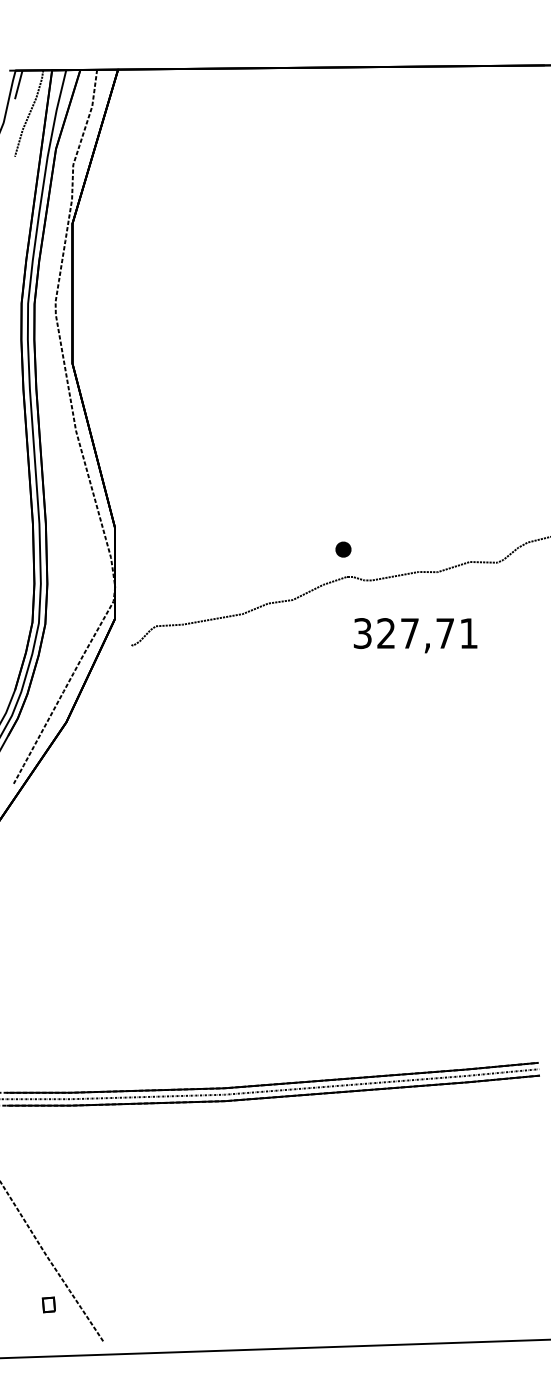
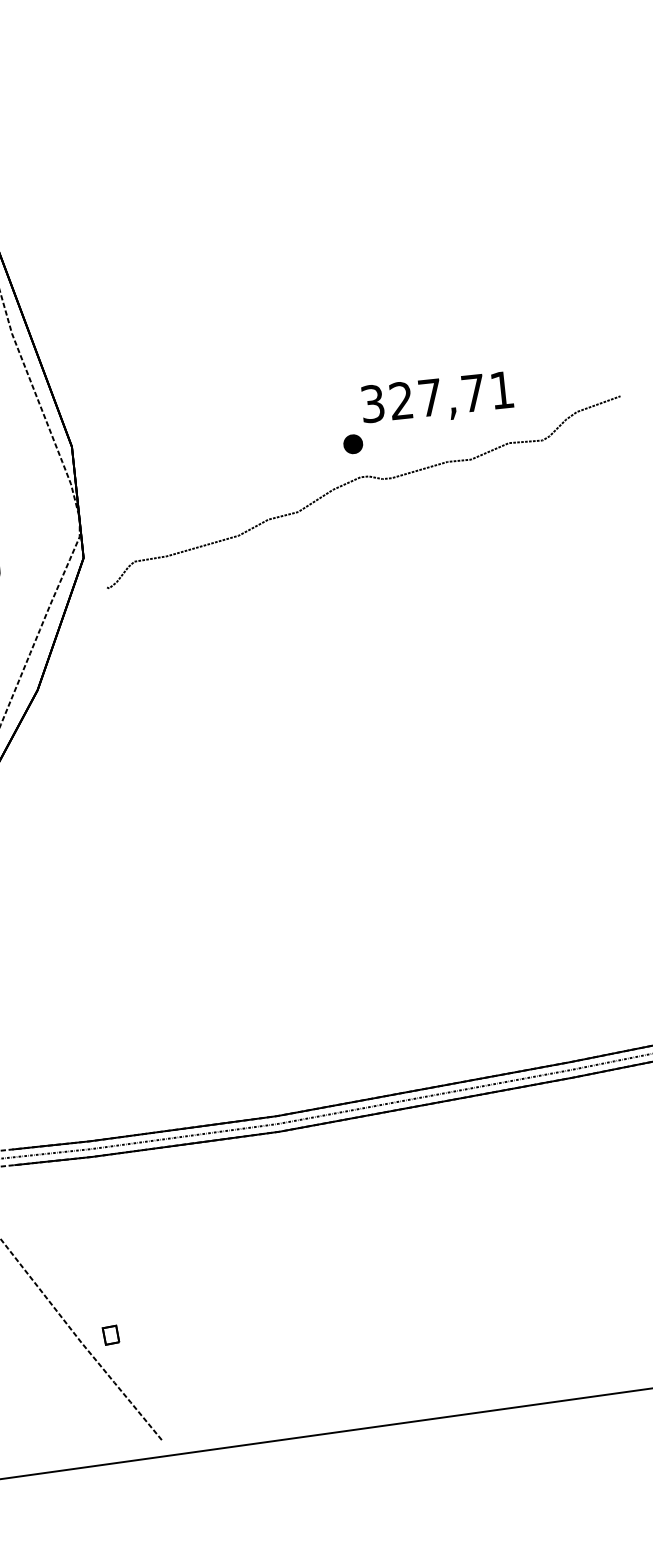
text: (415, 635) -> (437, 399), moved
part: (48, 1304) -> (110, 1334), moved

